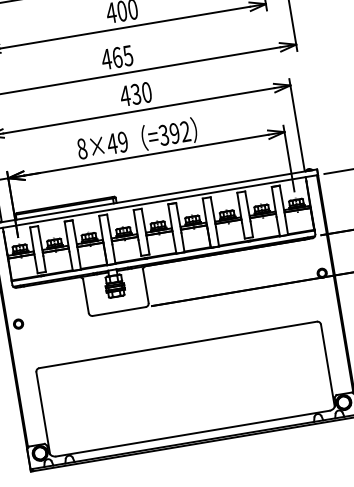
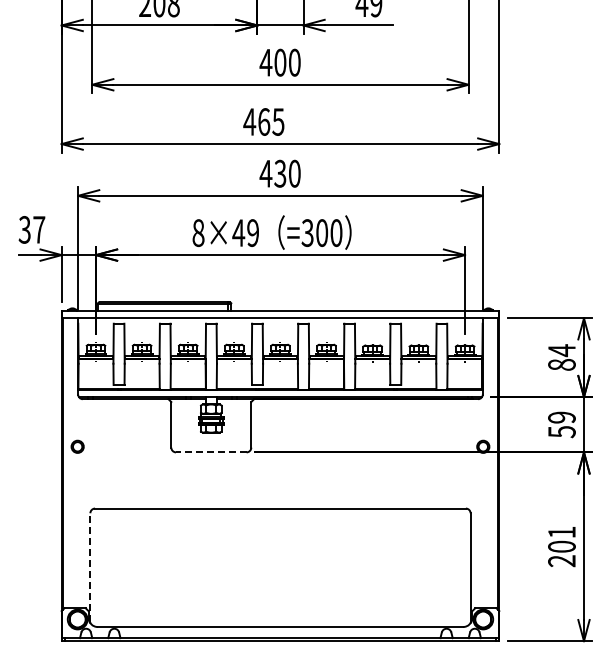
text: (180, 132) -> (329, 233), =392 -> =300
line: (118, 311) -> (210, 452), solid -> dashed
line: (43, 412) -> (90, 567), solid -> dashed

